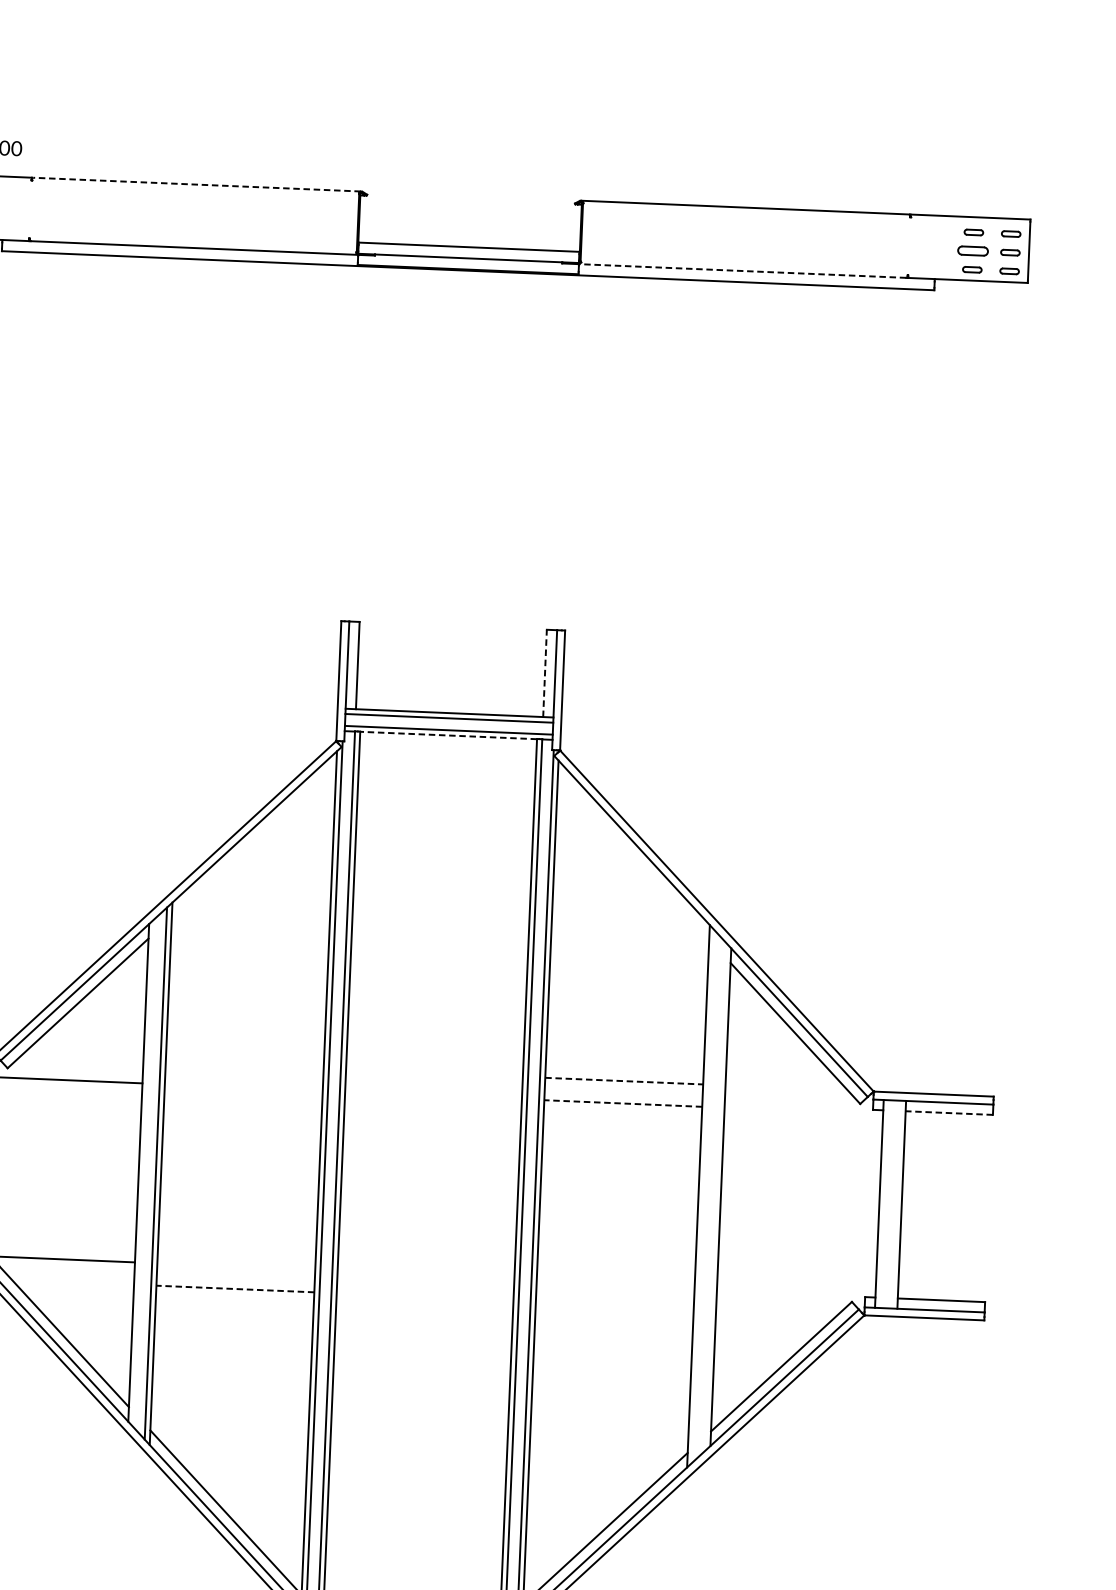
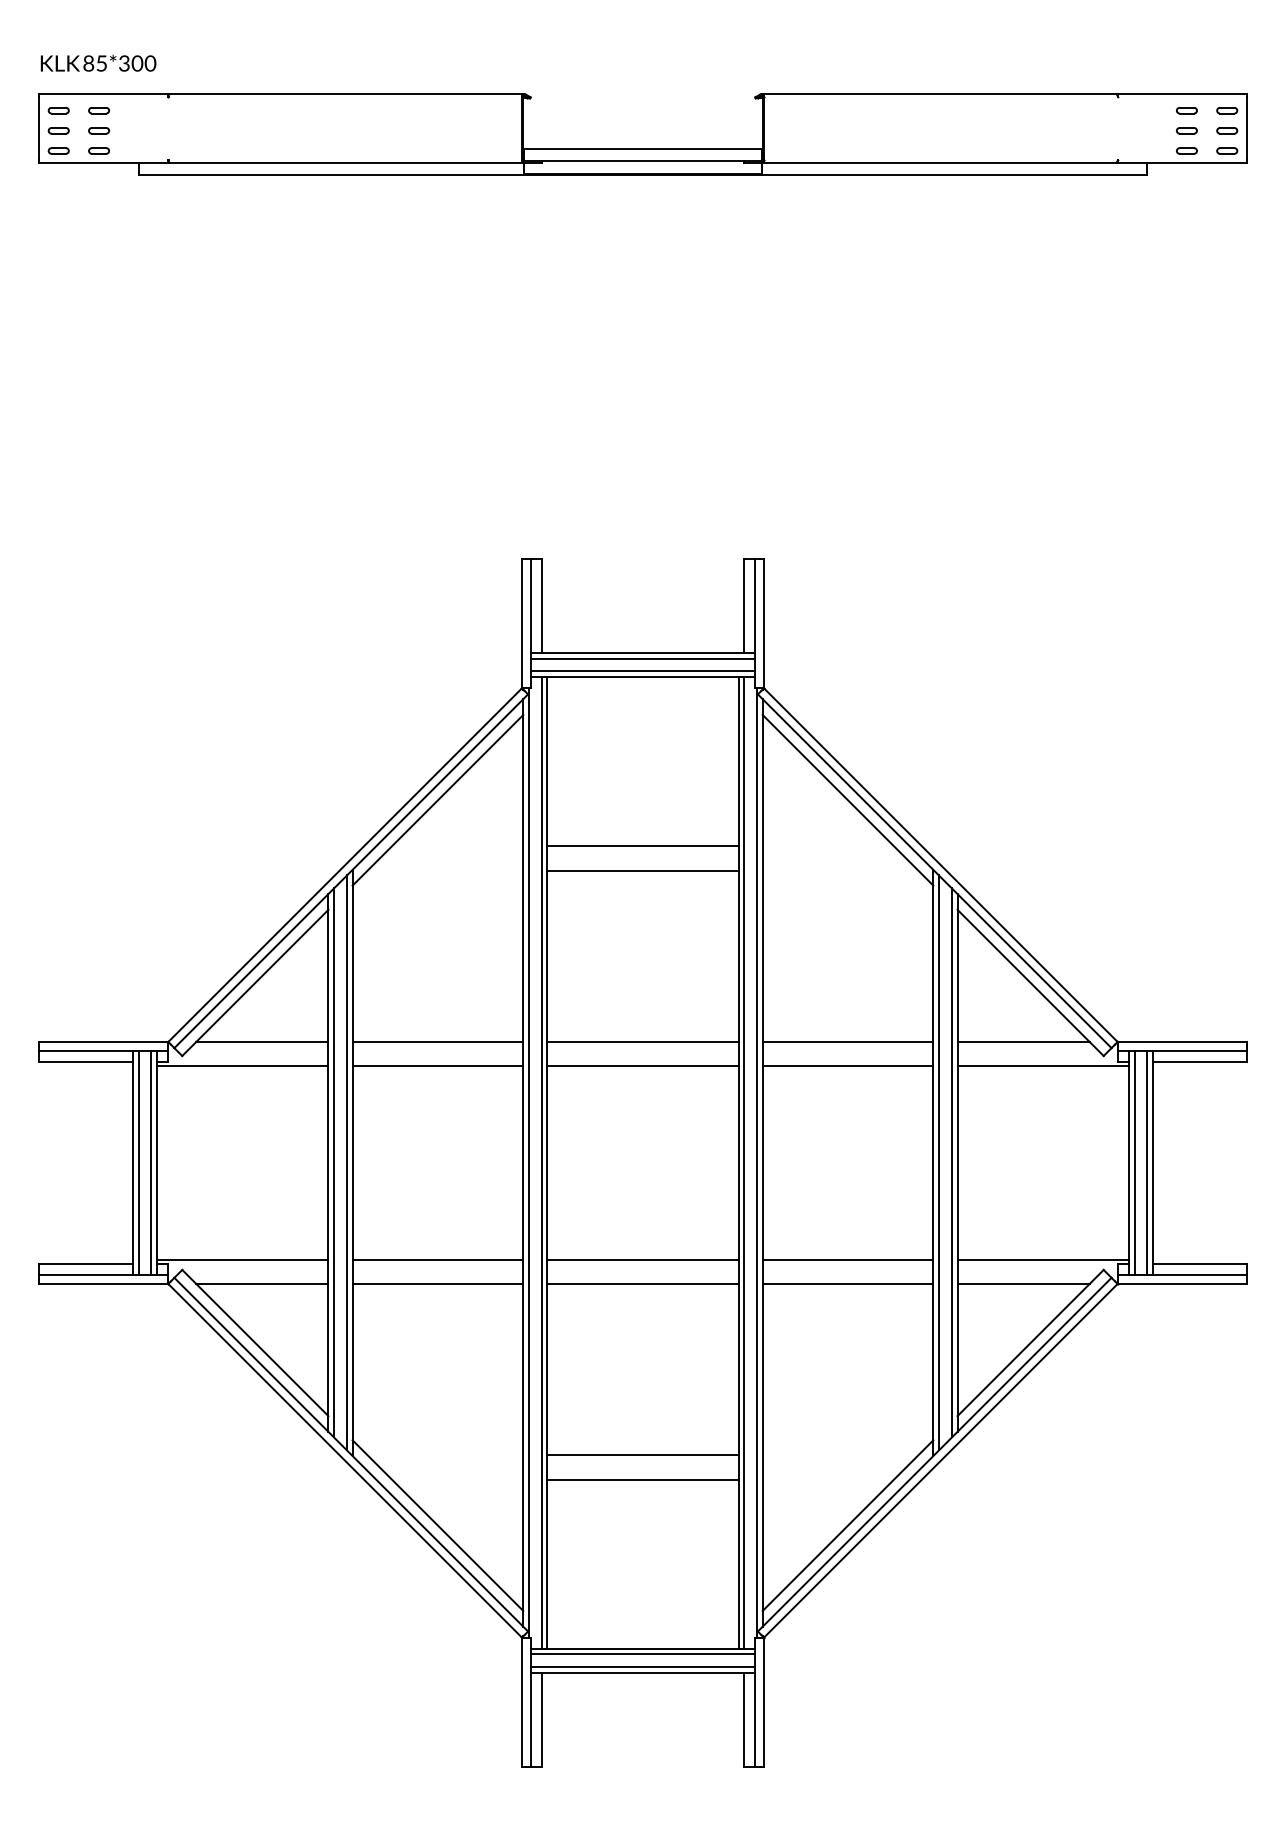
line: (196, 184) -> (346, 94), dashed -> solid
part: (972, 250) -> (1186, 130), size x0.62
line: (742, 270) -> (939, 162), dashed -> solid
line: (545, 673) -> (744, 605), dashed -> solid
line: (449, 735) -> (643, 677), dashed -> solid
line: (253, 840) -> (437, 799), added
line: (633, 856) -> (847, 799), added
line: (441, 892) -> (642, 846), added
line: (440, 914) -> (642, 870), added
line: (82, 1058) -> (262, 1042), added
line: (244, 1065) -> (437, 1042), added
line: (434, 1073) -> (642, 1042), added
line: (624, 1081) -> (848, 1042), dashed -> solid
line: (243, 1087) -> (437, 1066), added
line: (786, 1088) -> (1023, 1042), added
line: (433, 1095) -> (642, 1066), added
line: (622, 1103) -> (847, 1066), dashed -> solid
line: (803, 1111) -> (1042, 1066), added
line: (948, 1112) -> (1199, 1061), dashed -> solid
line: (144, 1172) -> (334, 1162), added
line: (704, 1196) -> (939, 1162), added
line: (715, 1196) -> (951, 1162), added
line: (884, 1203) -> (1134, 1162), added
line: (896, 1204) -> (1147, 1162), added
line: (235, 1266) -> (437, 1259), added
line: (425, 1274) -> (642, 1259), added
line: (73, 1281) -> (262, 1283), added
line: (615, 1282) -> (847, 1259), added
line: (234, 1288) -> (437, 1283), dashed -> solid
line: (795, 1289) -> (1042, 1259), added
line: (424, 1296) -> (642, 1283), added
line: (614, 1304) -> (847, 1283), added
line: (777, 1311) -> (1023, 1283), added
line: (417, 1455) -> (642, 1455), added
line: (417, 1477) -> (642, 1479), added

